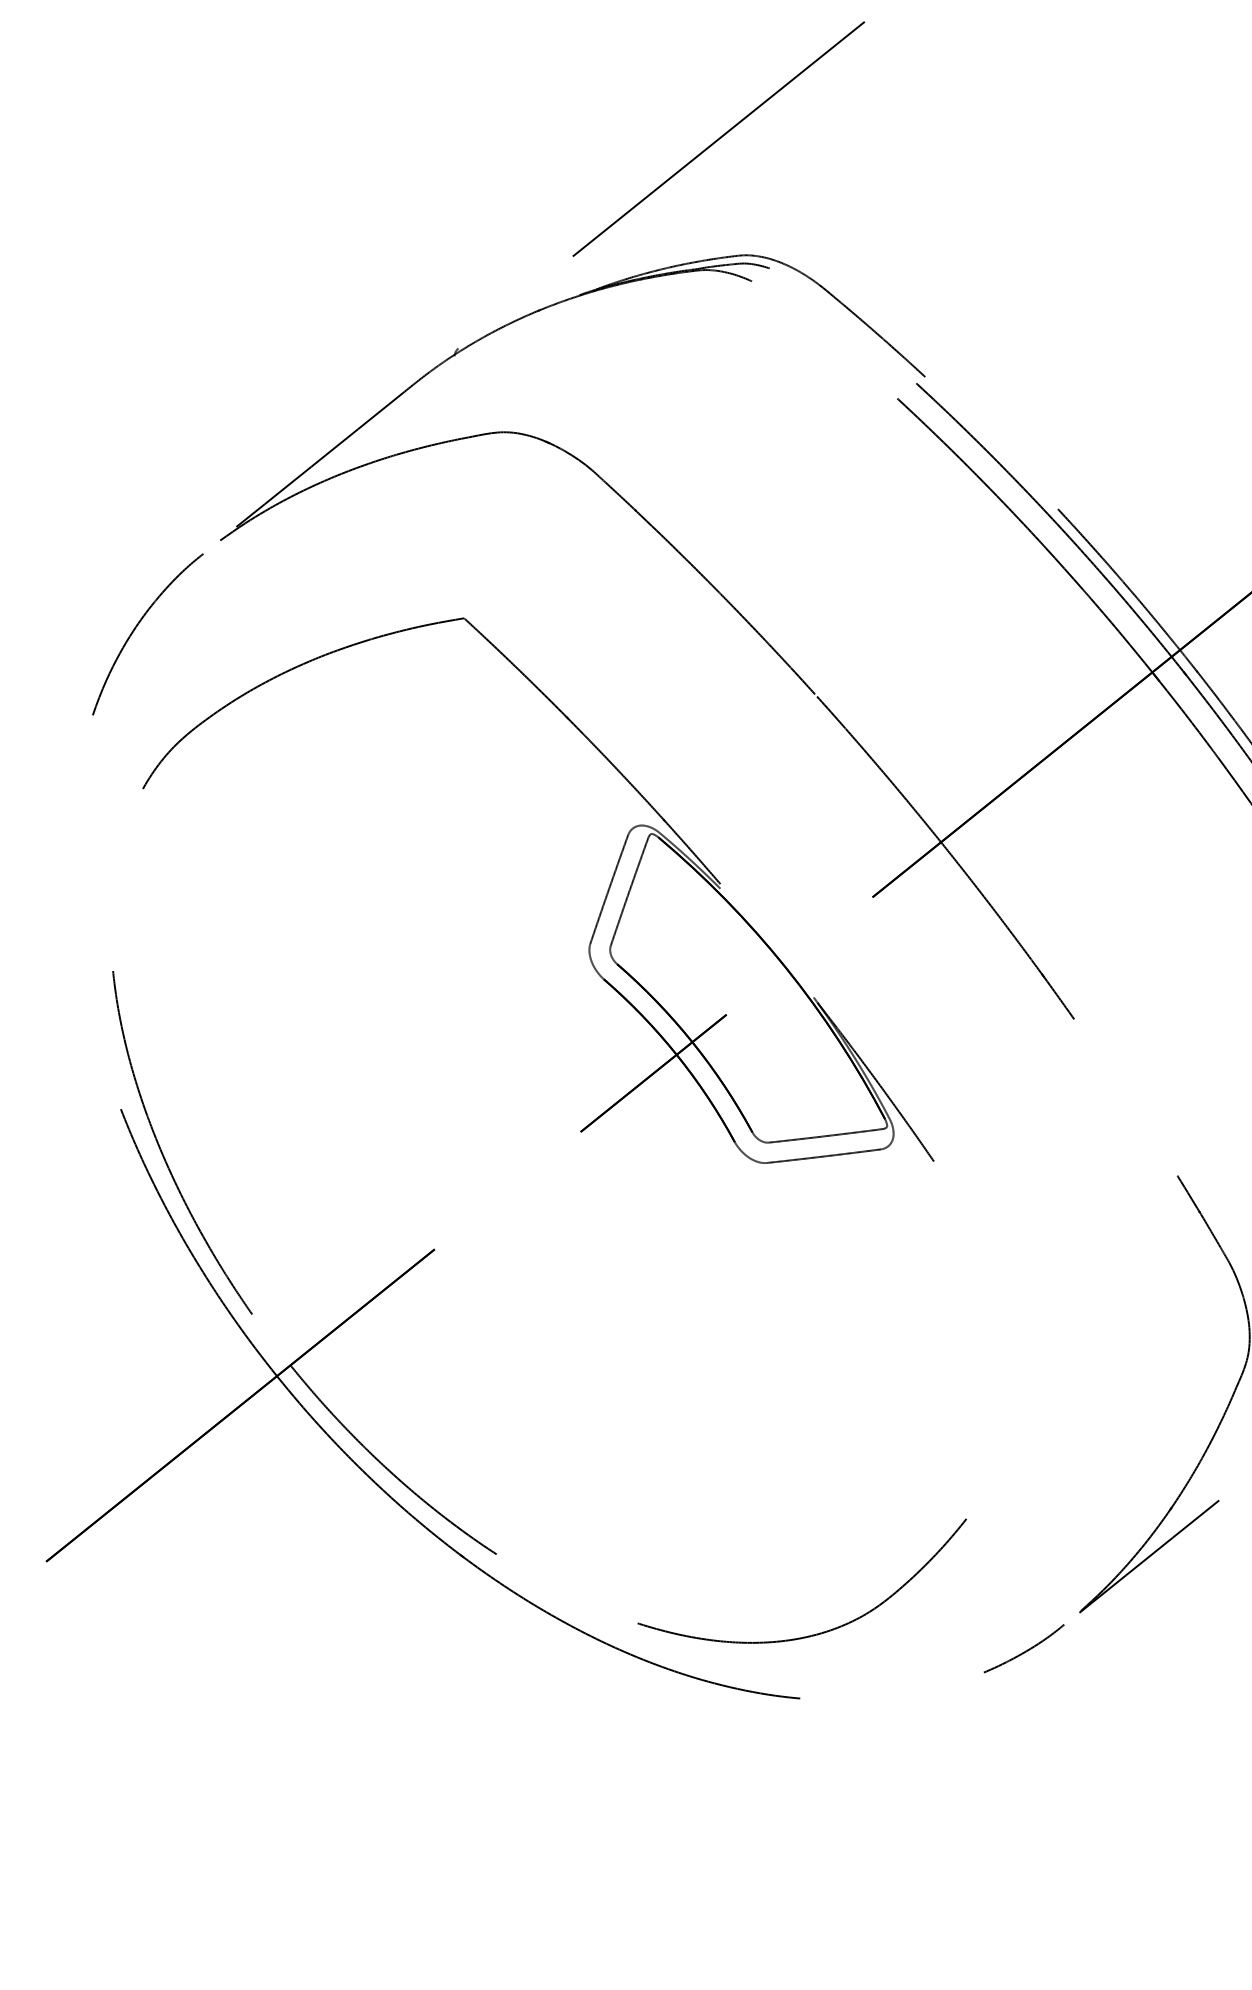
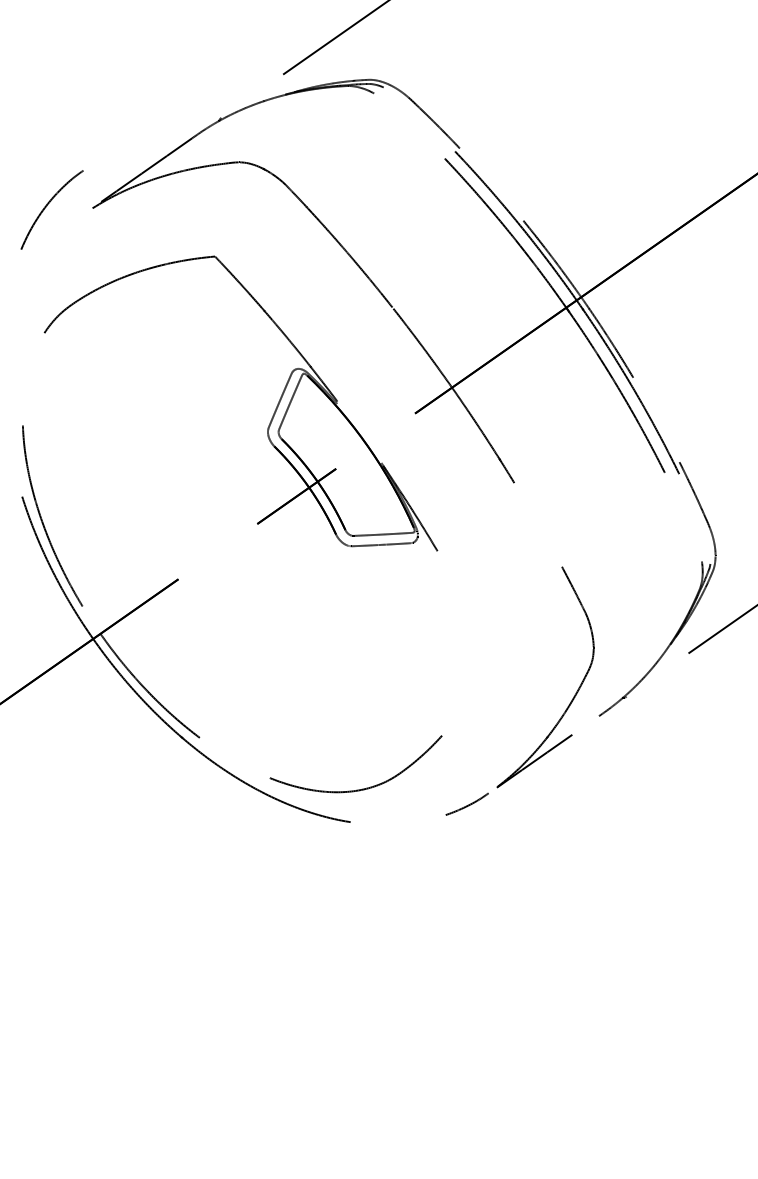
curve: (138, 628) -> (47, 206), moved

